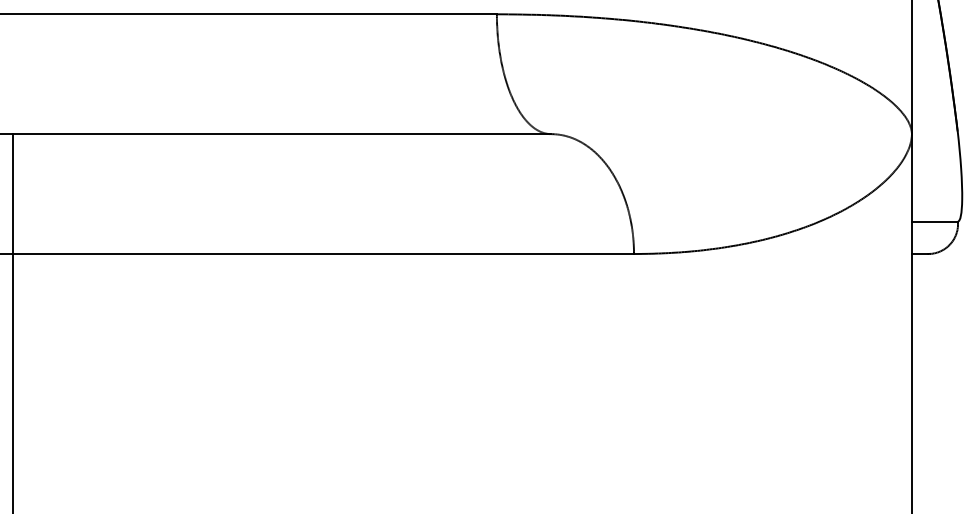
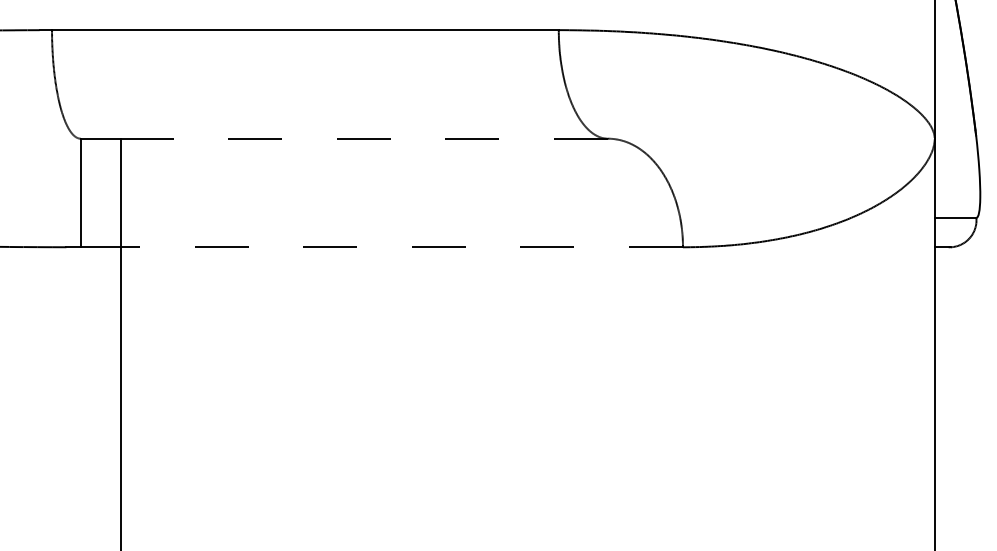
line: (282, 133) -> (364, 138), solid -> dashed
line: (323, 254) -> (401, 247), solid -> dashed

